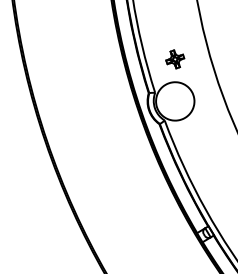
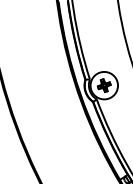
part: (175, 59) -> (104, 85), moved

